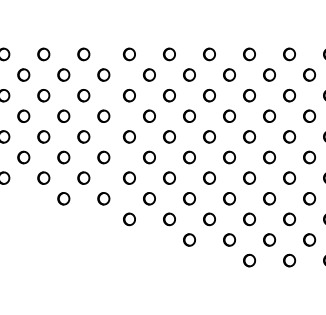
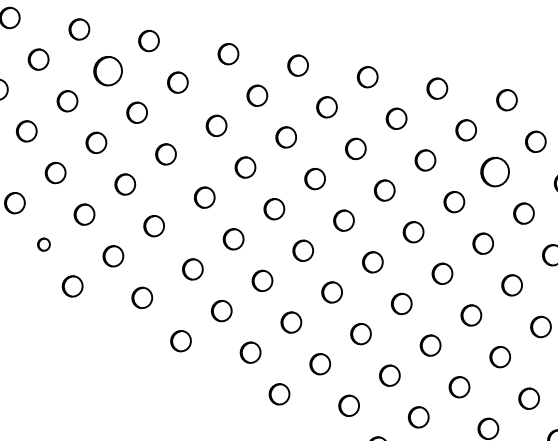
part: (63, 74) -> (107, 70), size x1.4
part: (289, 95) -> (495, 171), size x1.4
part: (43, 177) -> (43, 243), size x0.6

